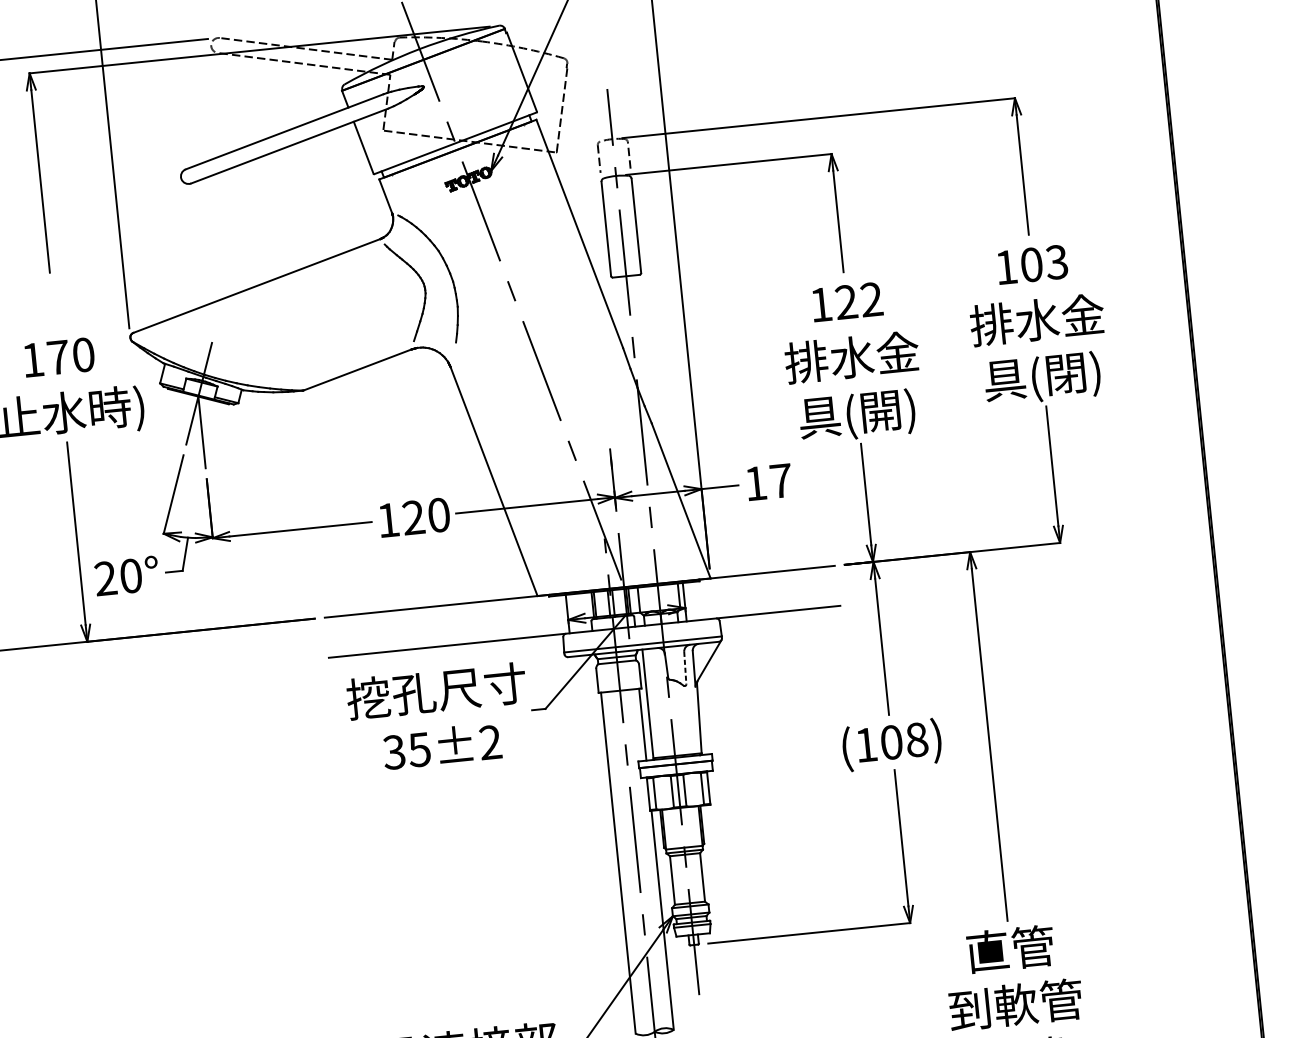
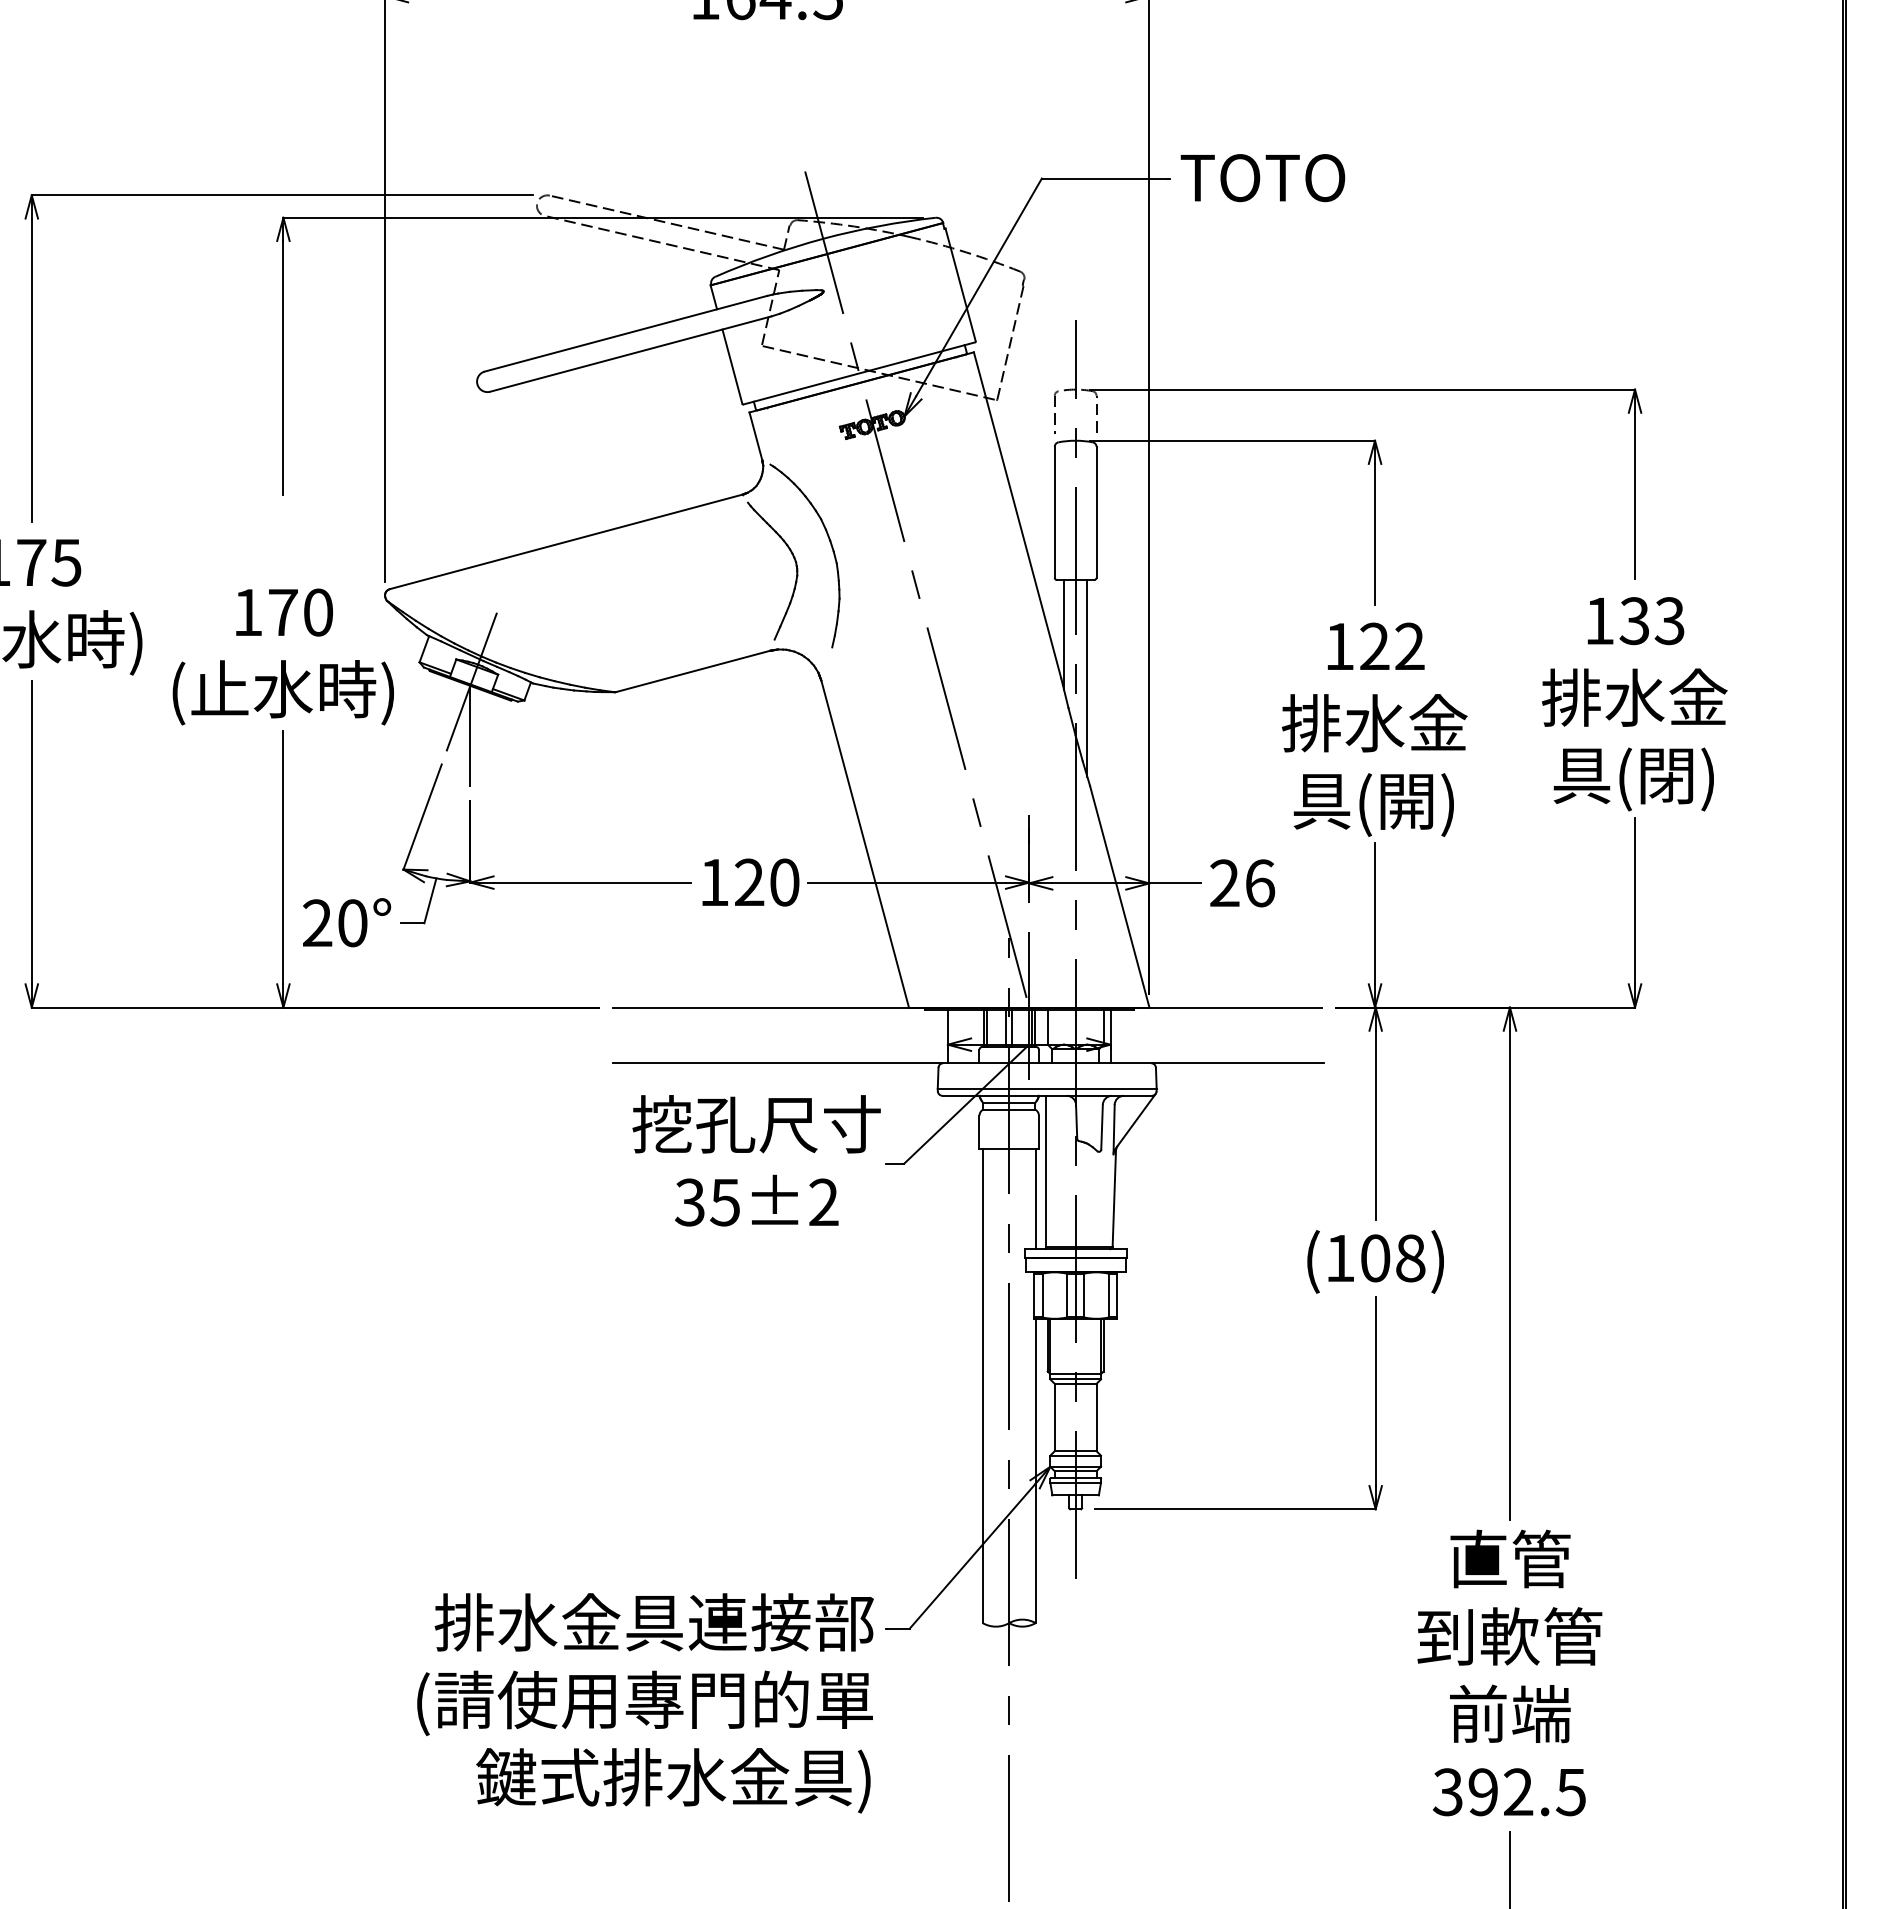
text: (1031, 265) -> (1634, 621), 103 -> 133
line: (622, 316) -> (1064, 635), added
line: (642, 346) -> (1087, 678), added
text: (768, 482) -> (1242, 883), 17 -> 26
line: (685, 668) -> (1102, 1127), dashed -> solid

